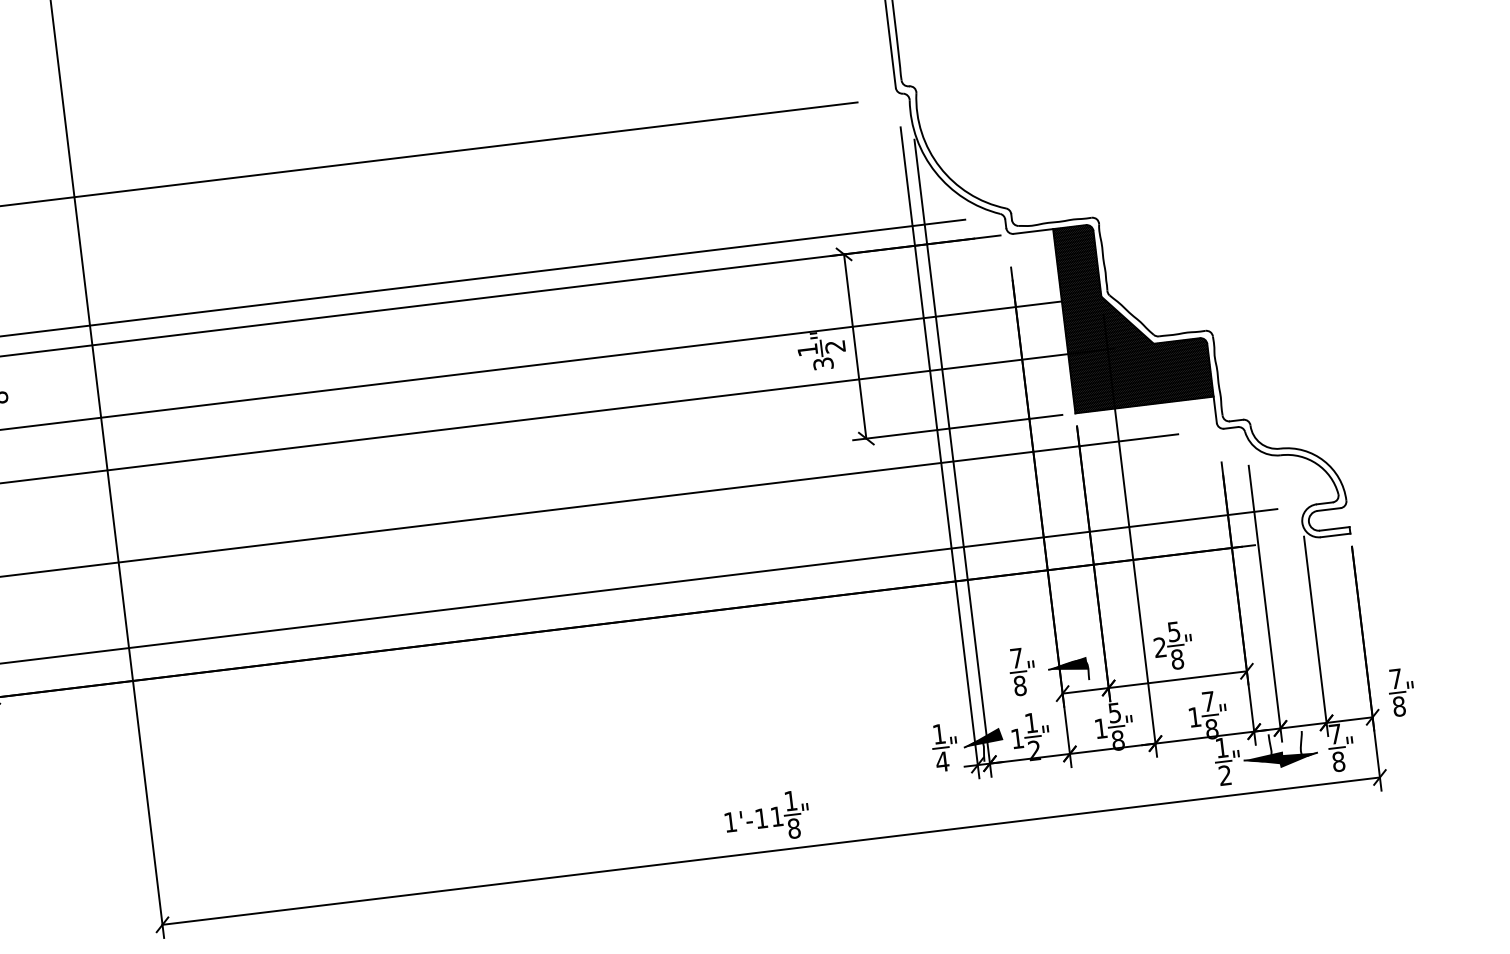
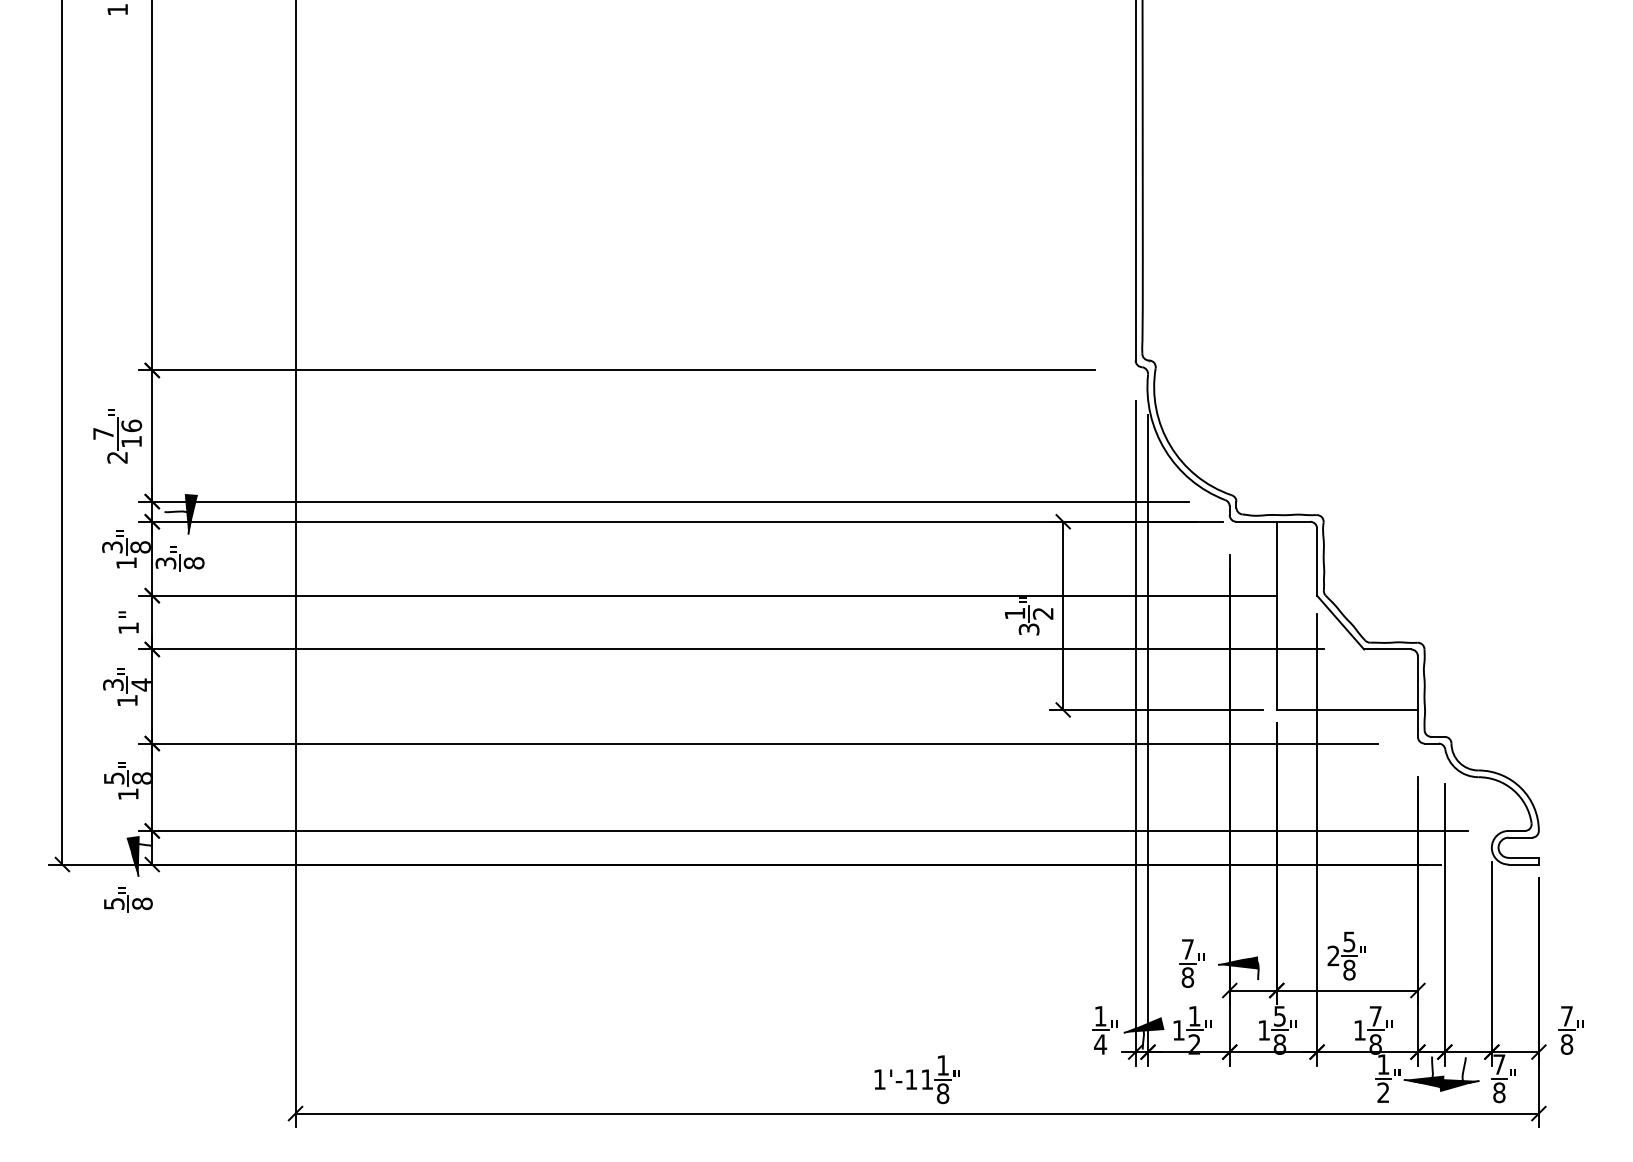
hatch: (1132, 312) -> (1346, 615), removed

